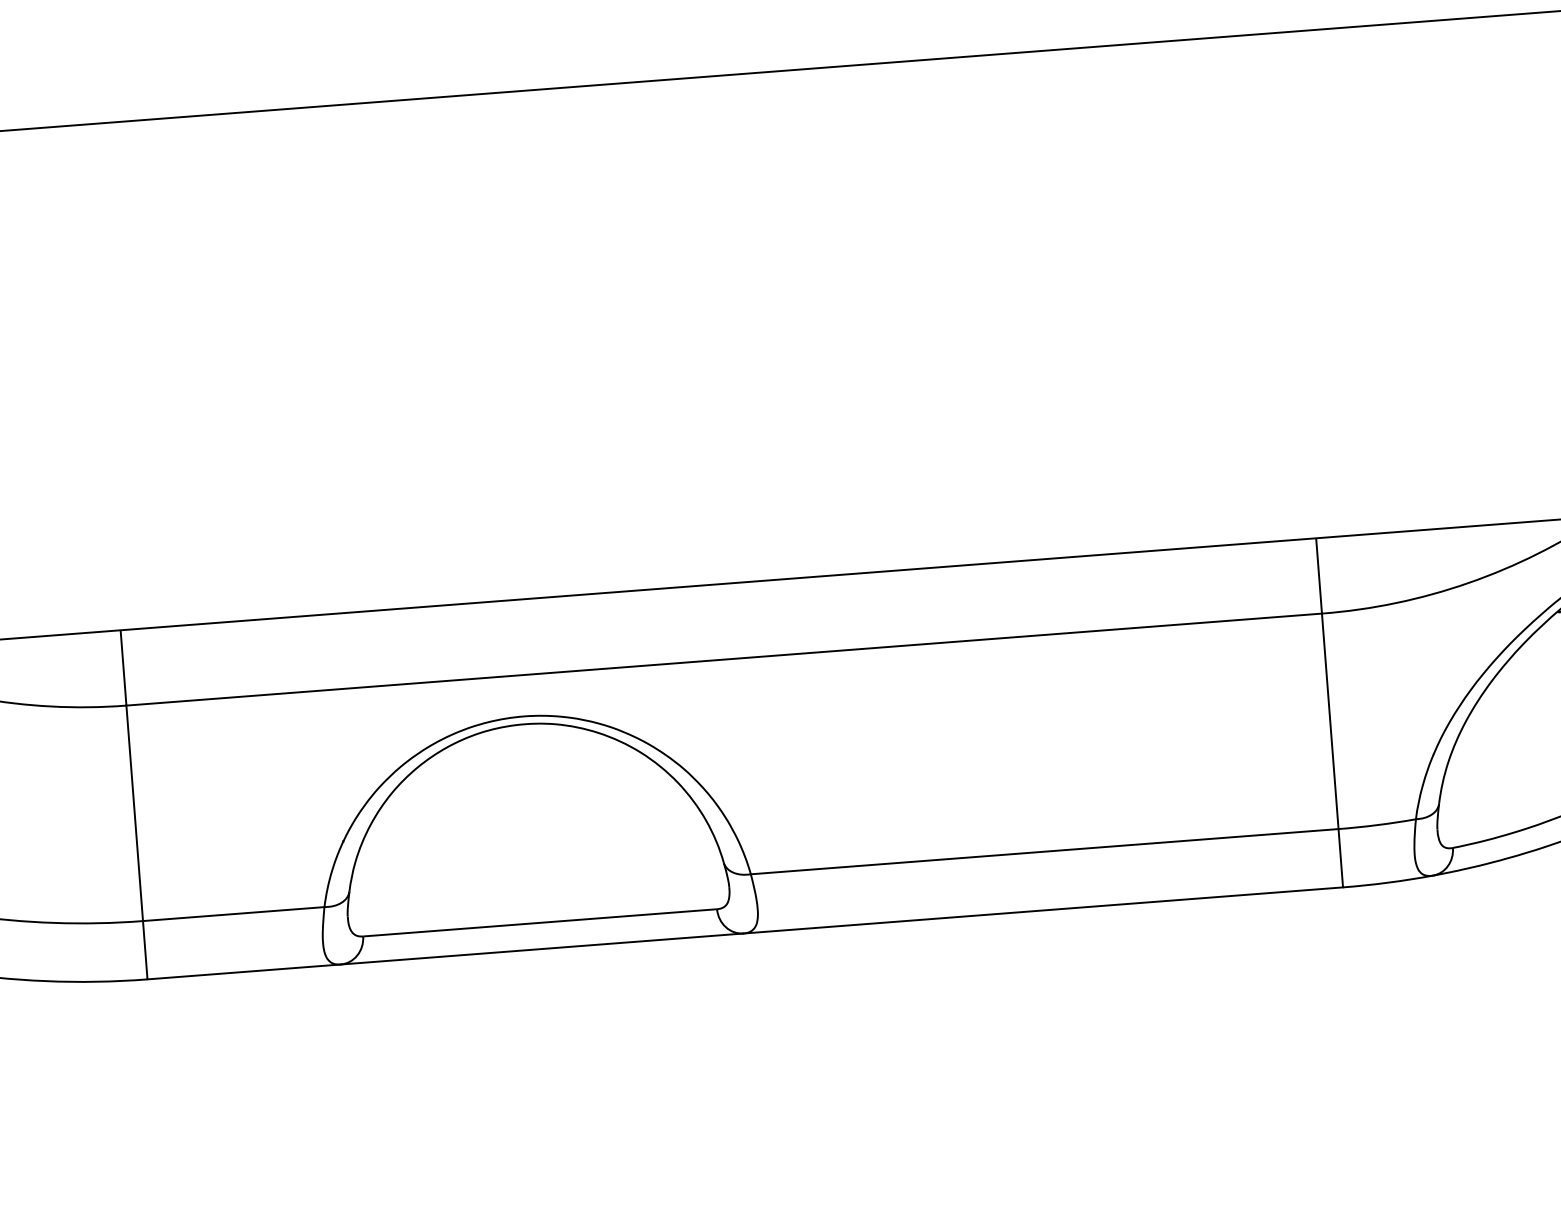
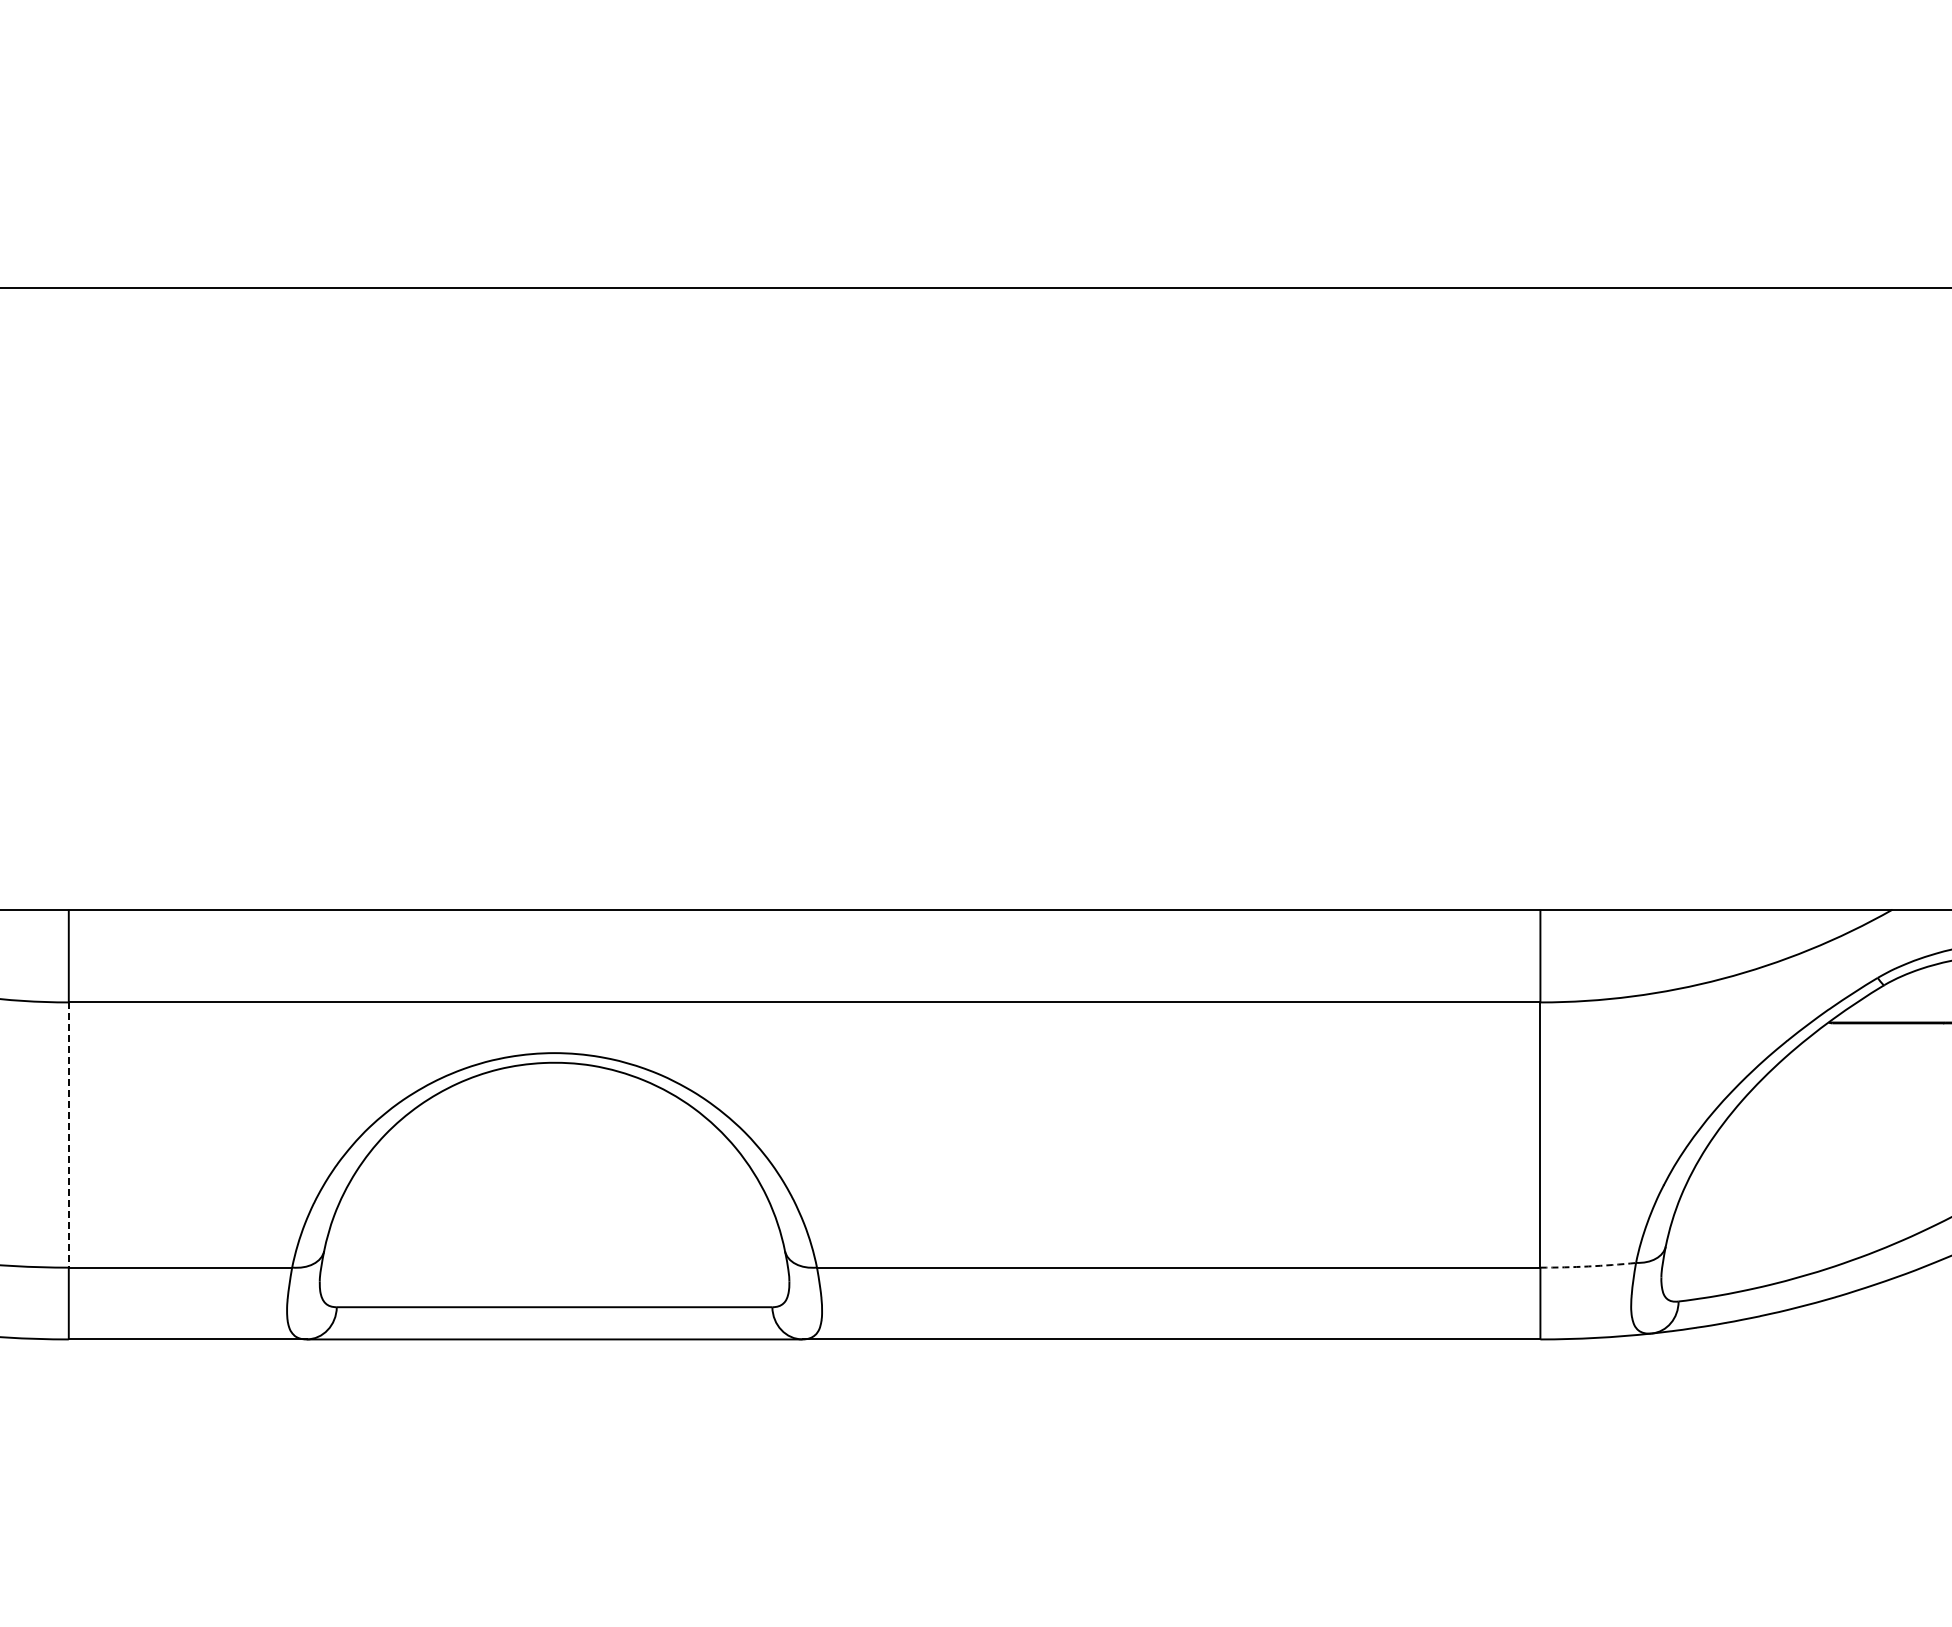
line: (134, 813) -> (68, 1135), solid -> dashed
arc: (1377, 825) -> (1588, 1266), solid -> dashed

